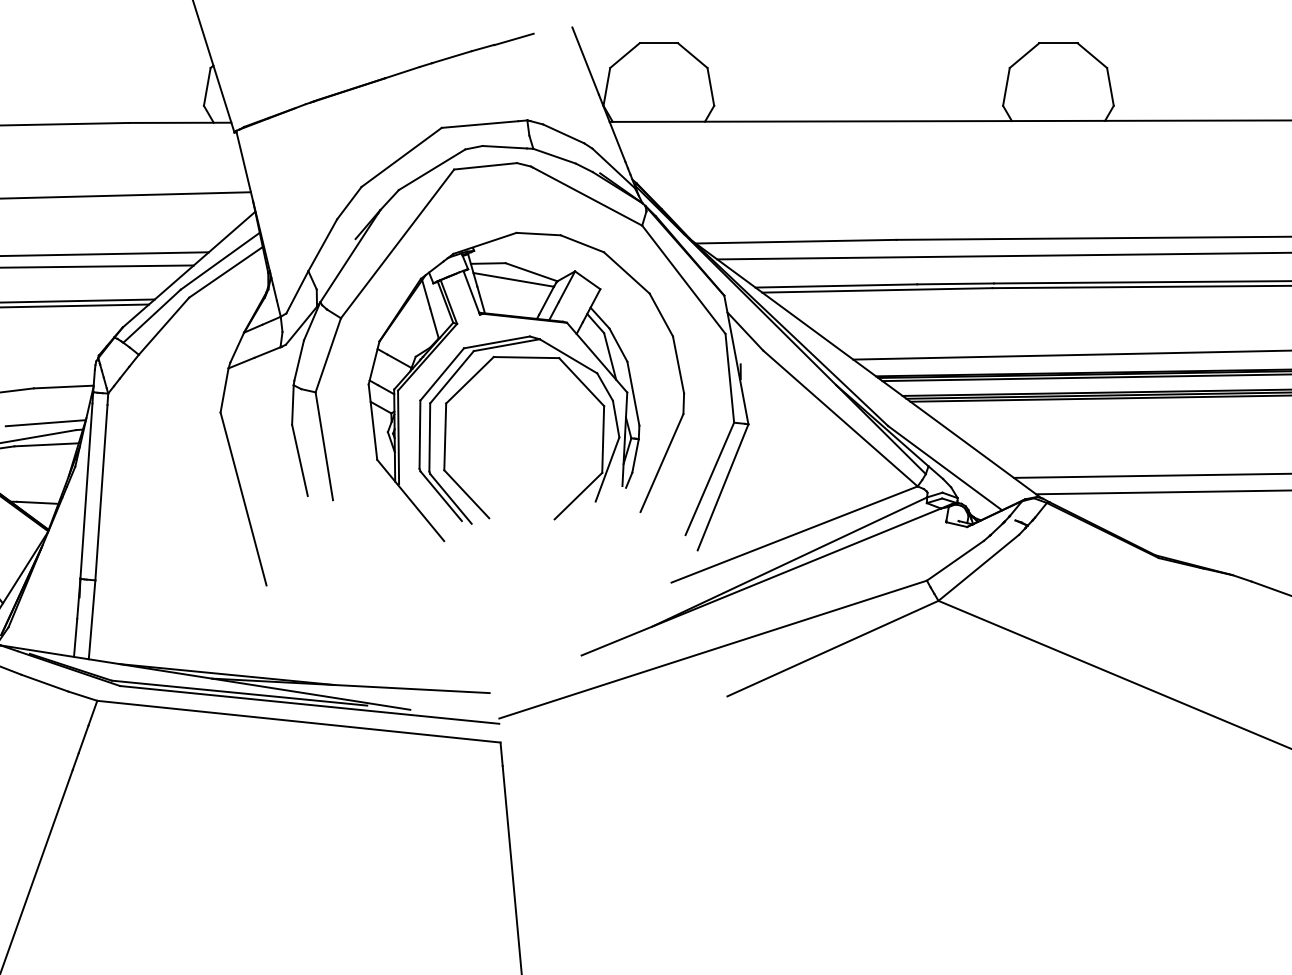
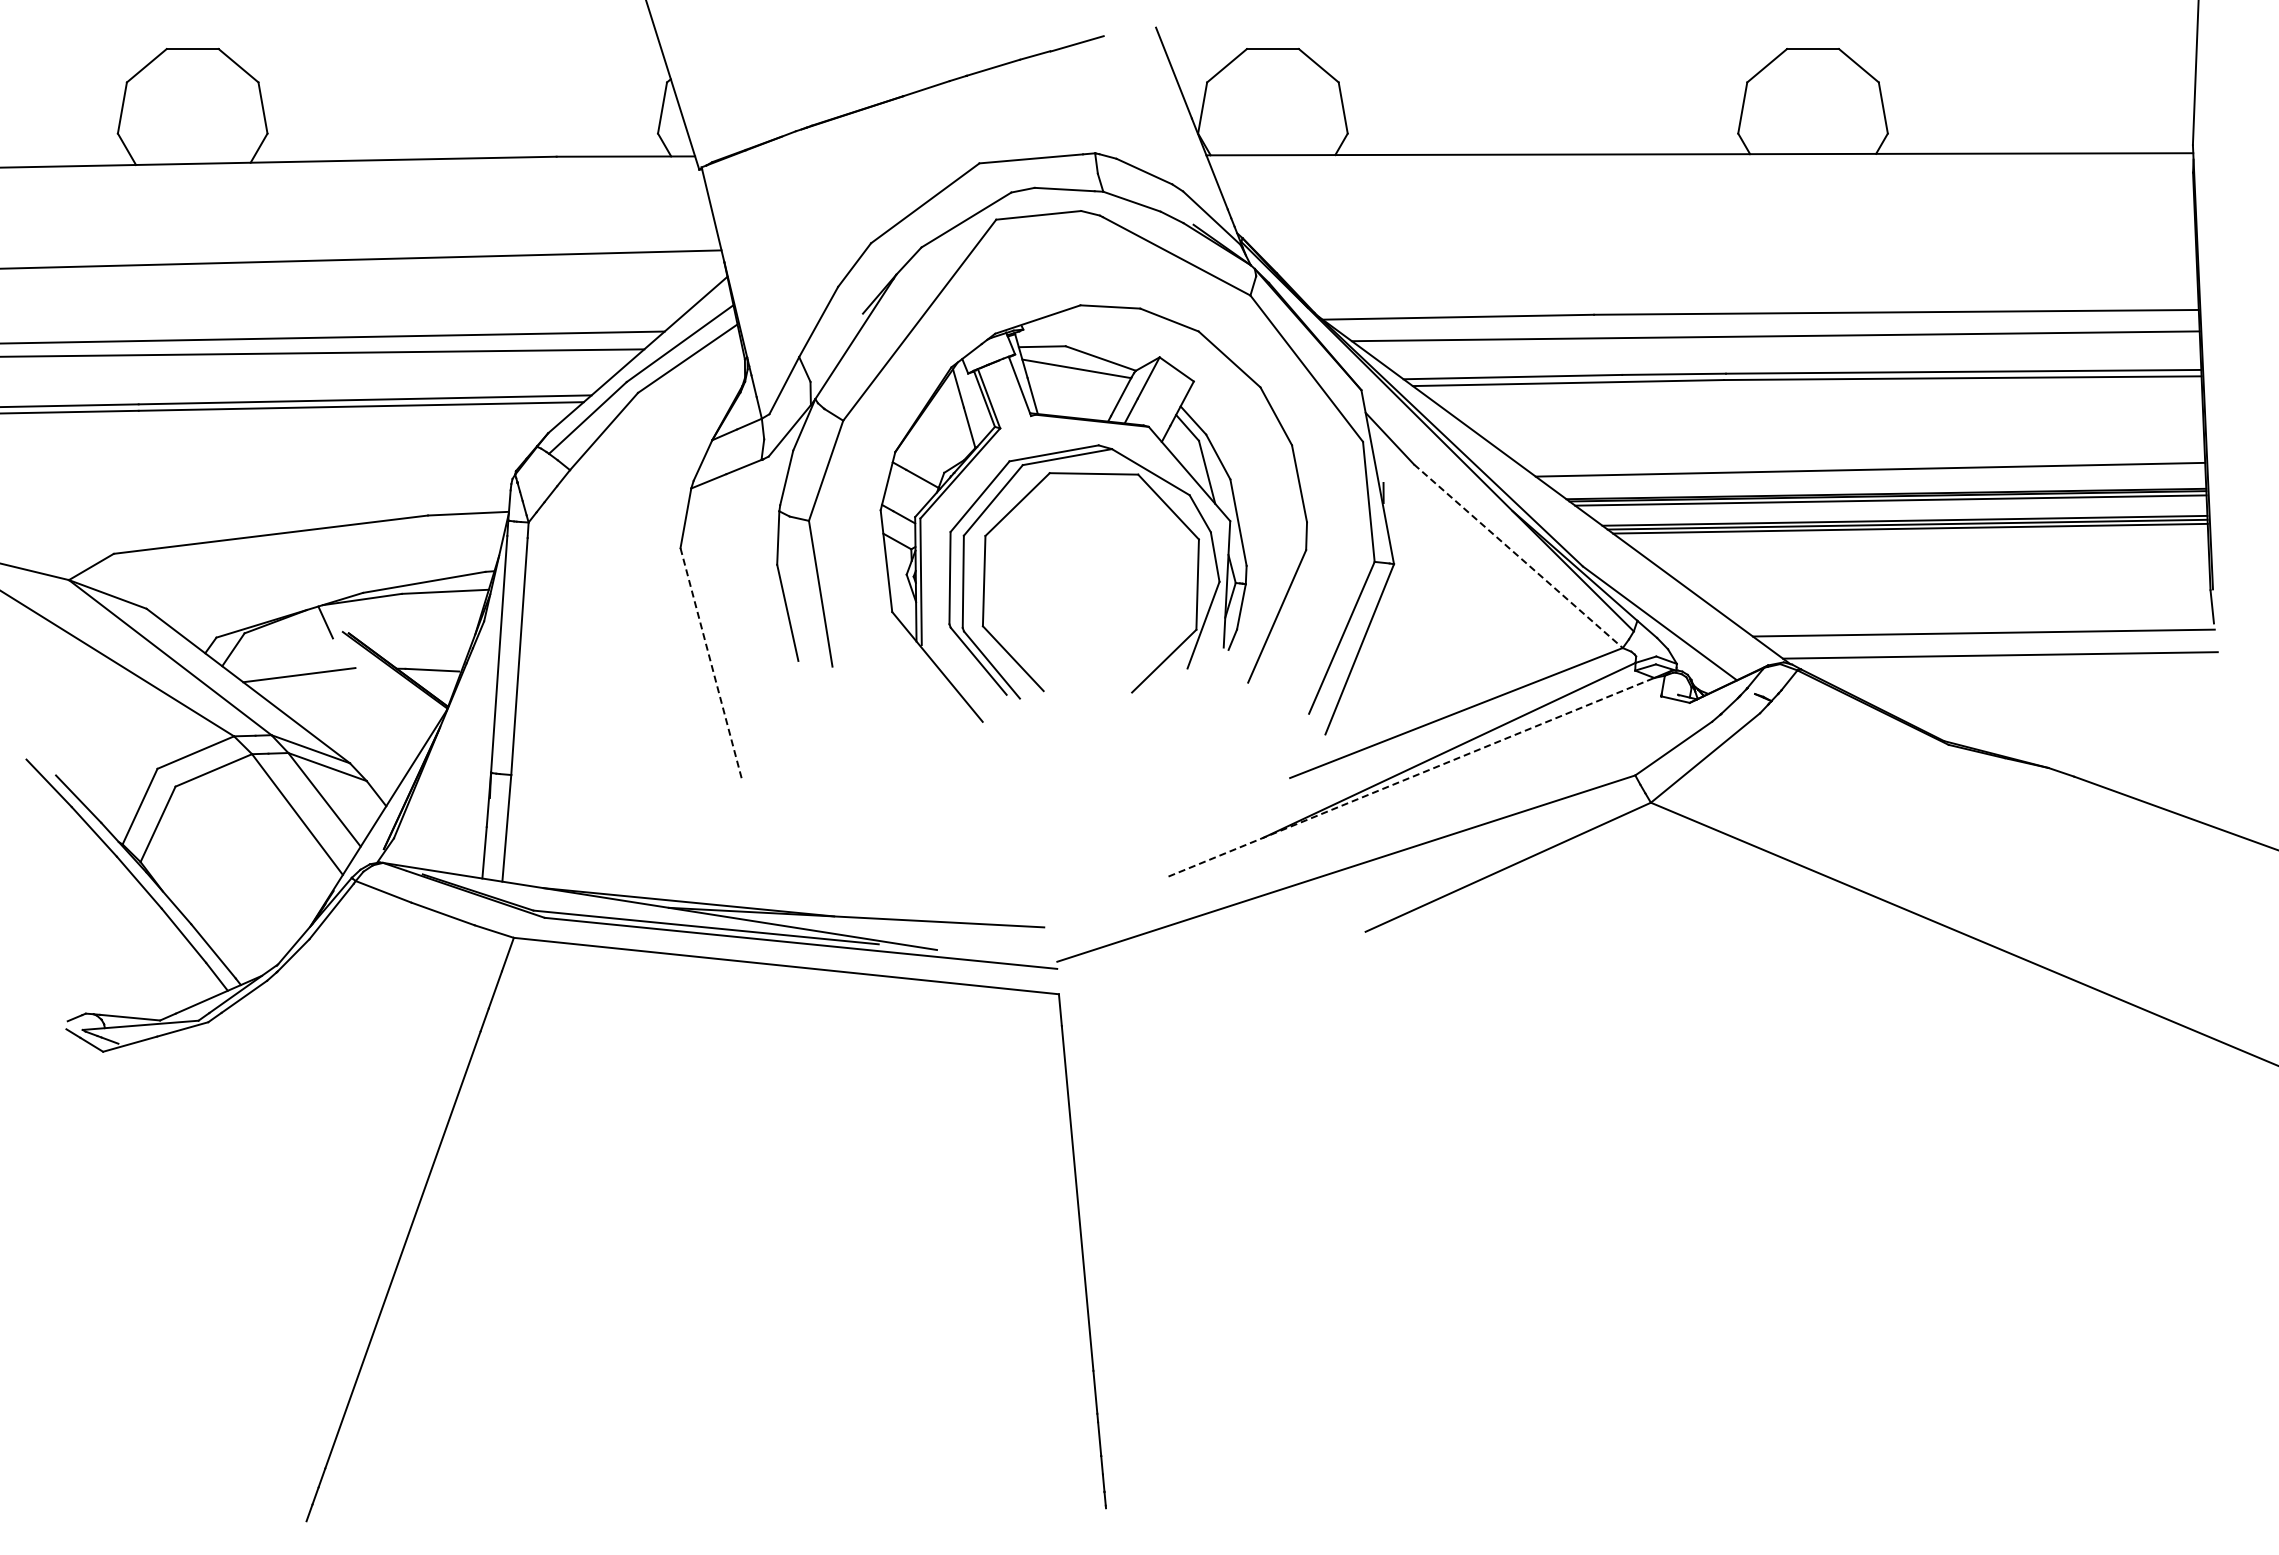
line: (840, 418) -> (1518, 556), solid -> dashed
line: (45, 423) -> (444, 562), removed
line: (243, 499) -> (711, 665), solid -> dashed
line: (761, 582) -> (1411, 777), solid -> dashed

